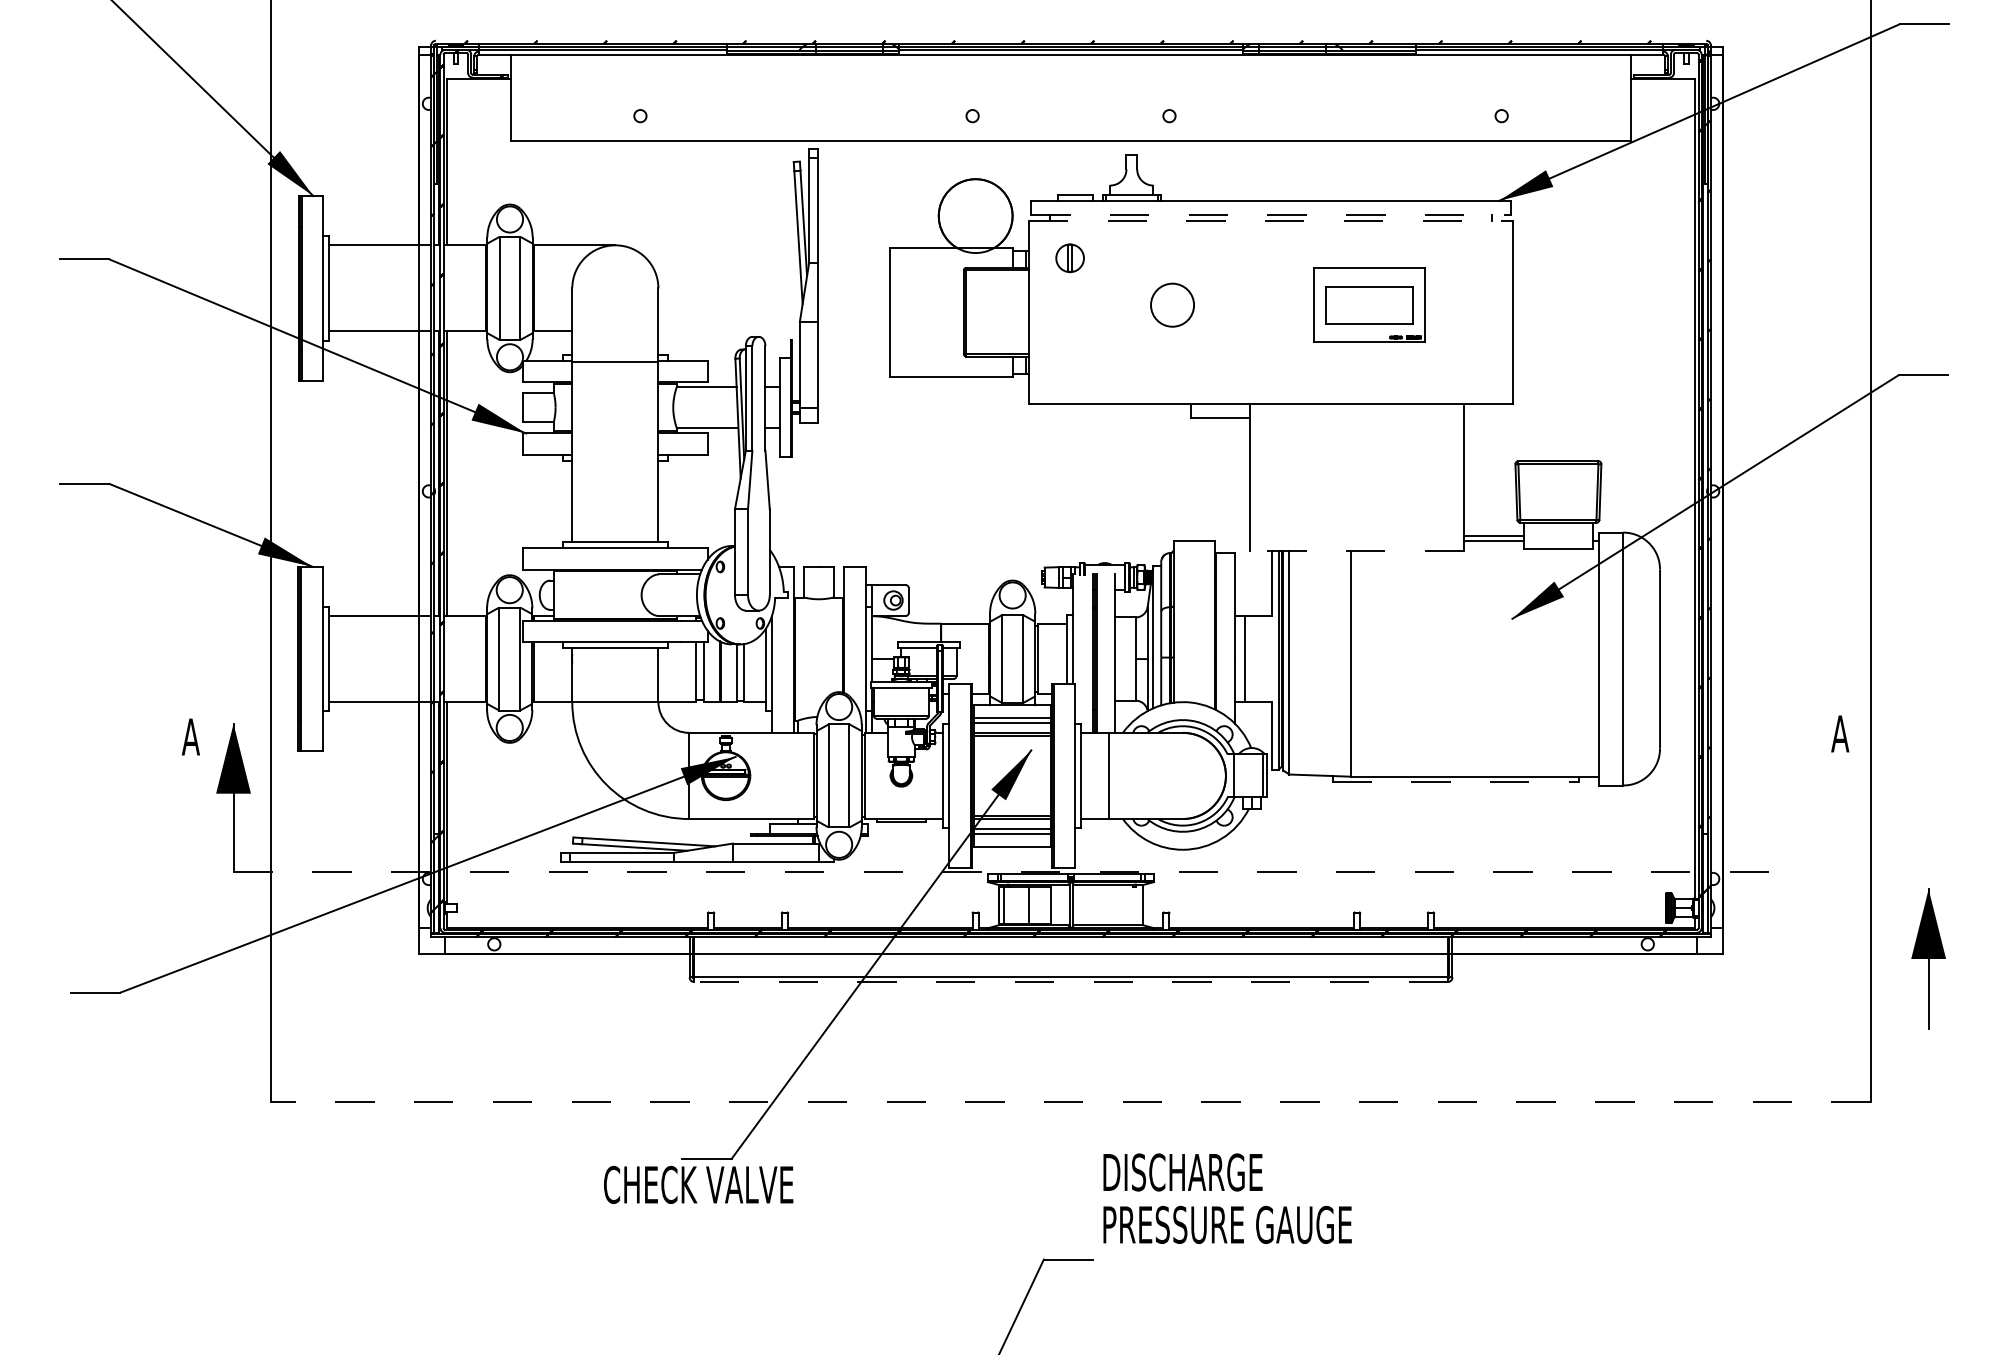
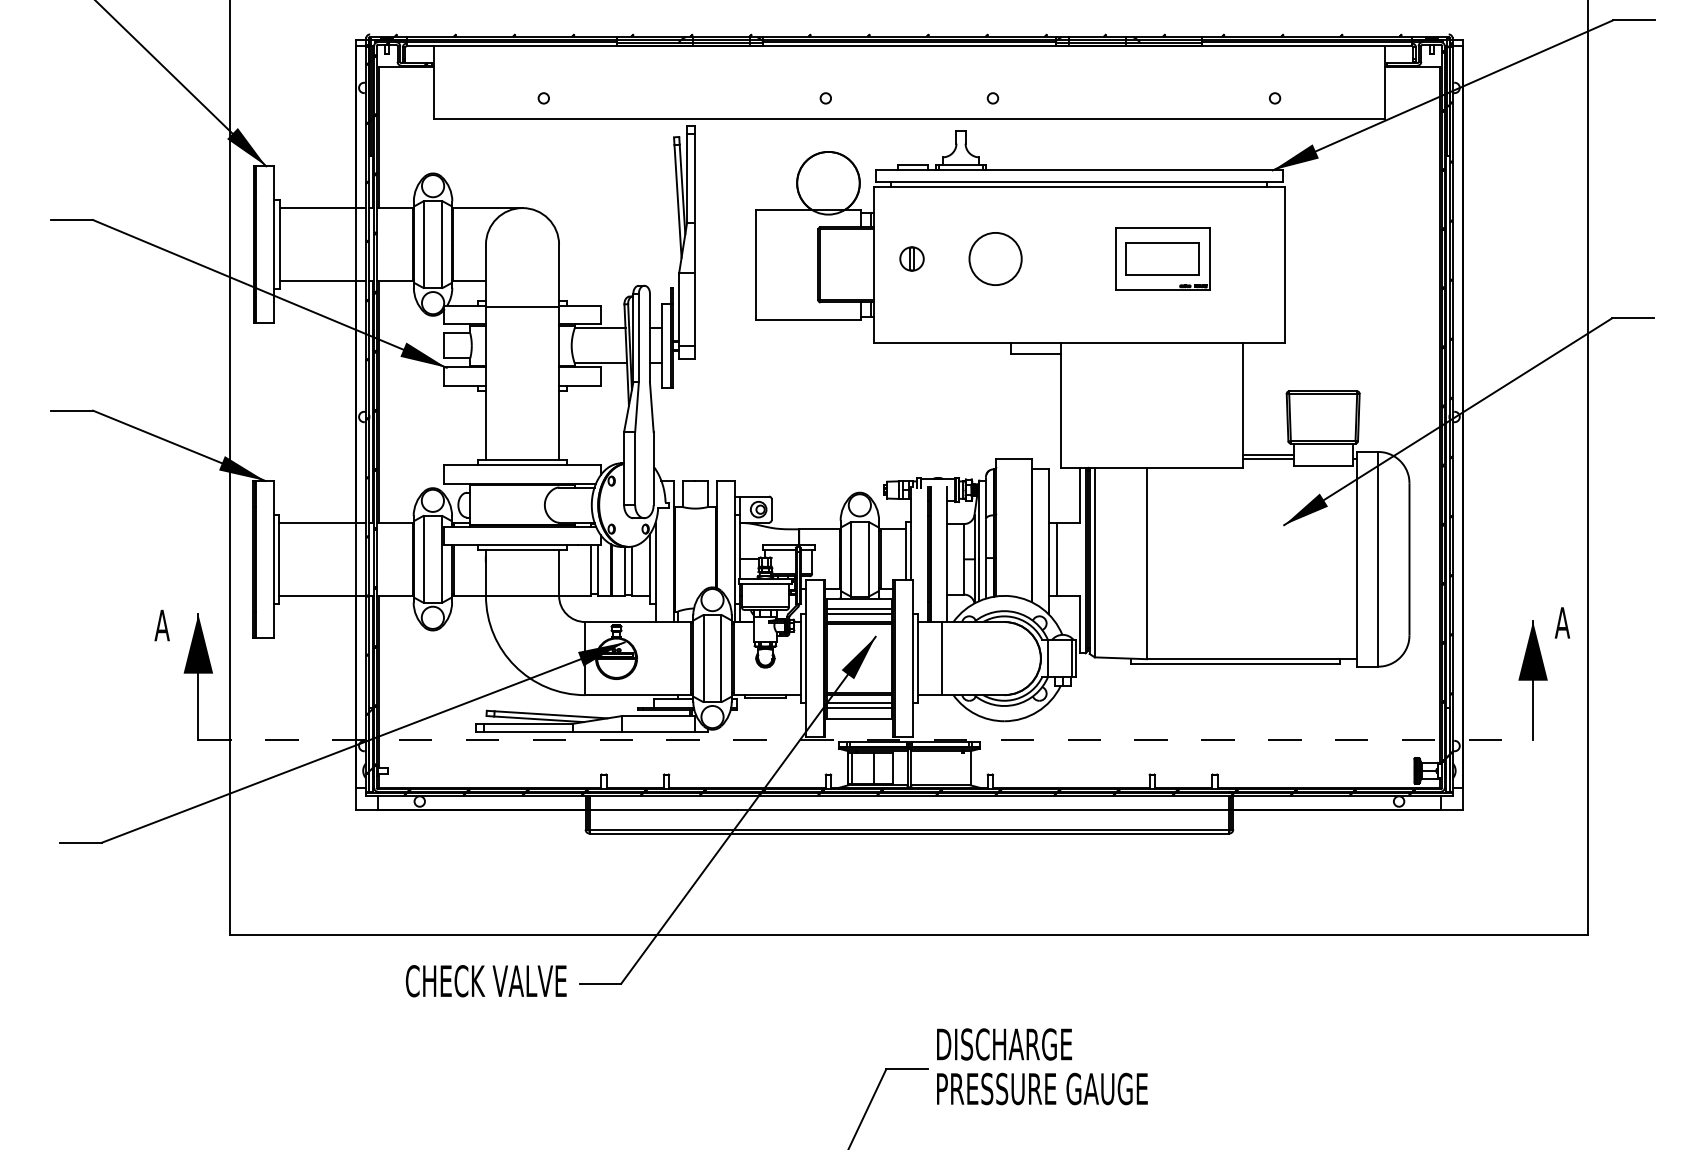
line: (1271, 214) -> (1079, 181), dashed -> solid
line: (1271, 220) -> (1079, 187), dashed -> solid
part: (1069, 258) -> (911, 259), moved
circle: (1172, 304) -> (995, 258), size x1.43
line: (1356, 551) -> (1151, 468), dashed -> solid
line: (1456, 782) -> (1236, 664), dashed -> solid
part: (1928, 958) -> (1532, 680), moved
line: (1071, 982) -> (909, 833), dashed -> solid
line: (1071, 1102) -> (909, 935), dashed -> solid
text: (698, 1184) -> (486, 980), moved
text: (1227, 1198) -> (1042, 1066), moved

